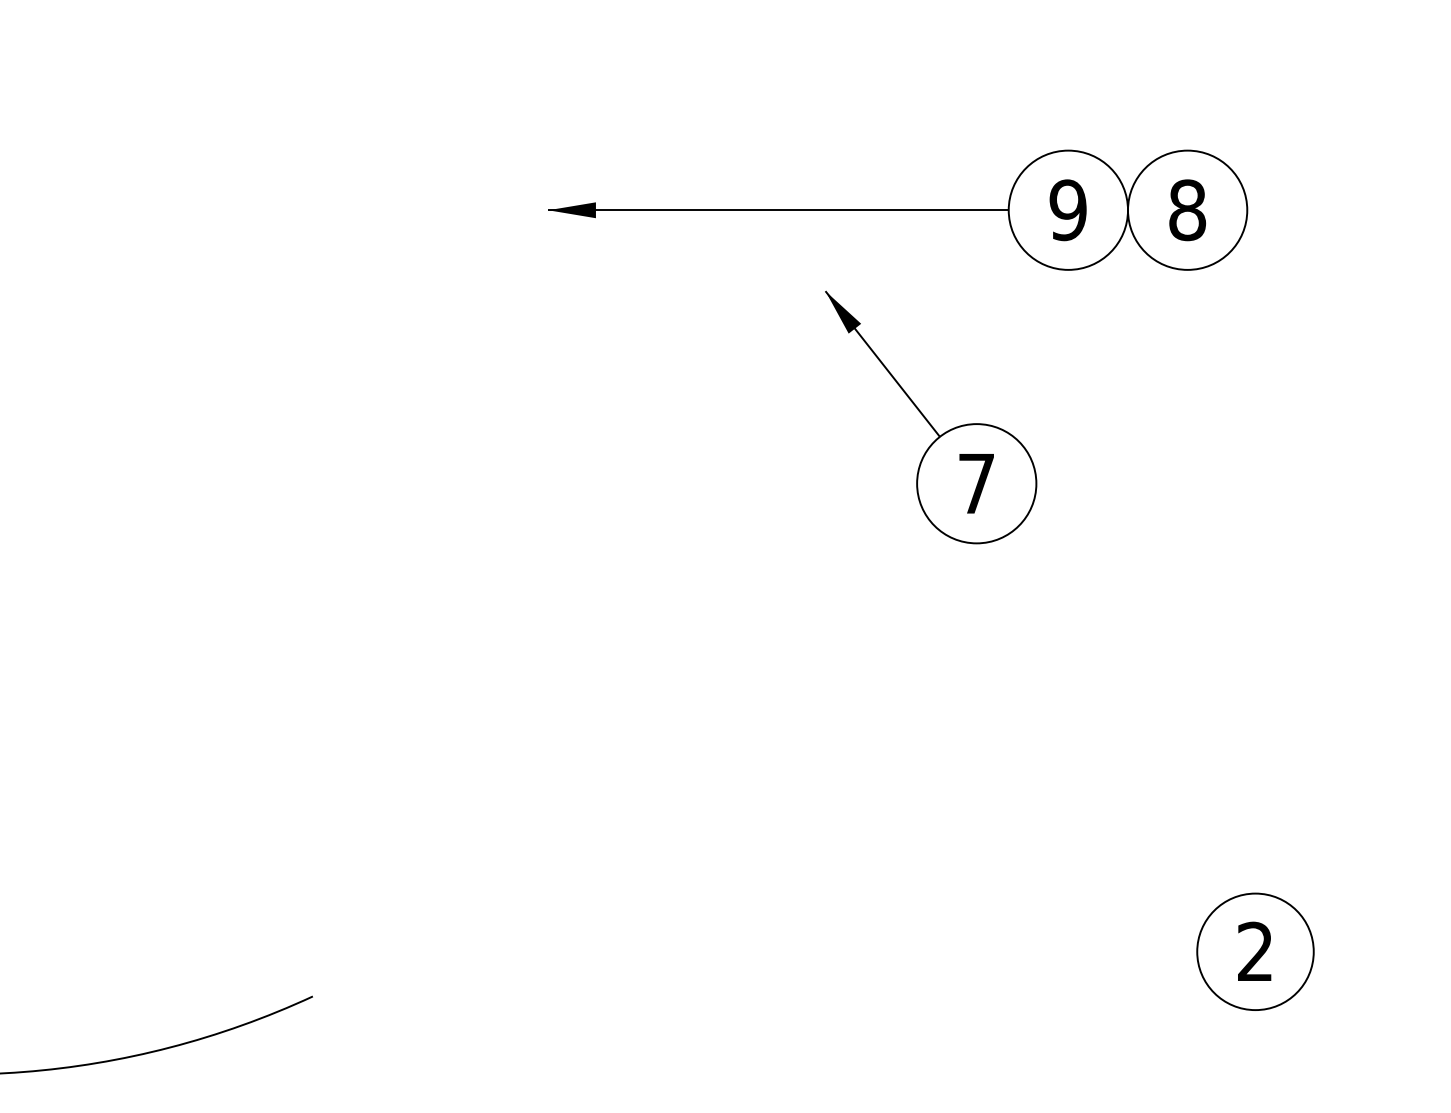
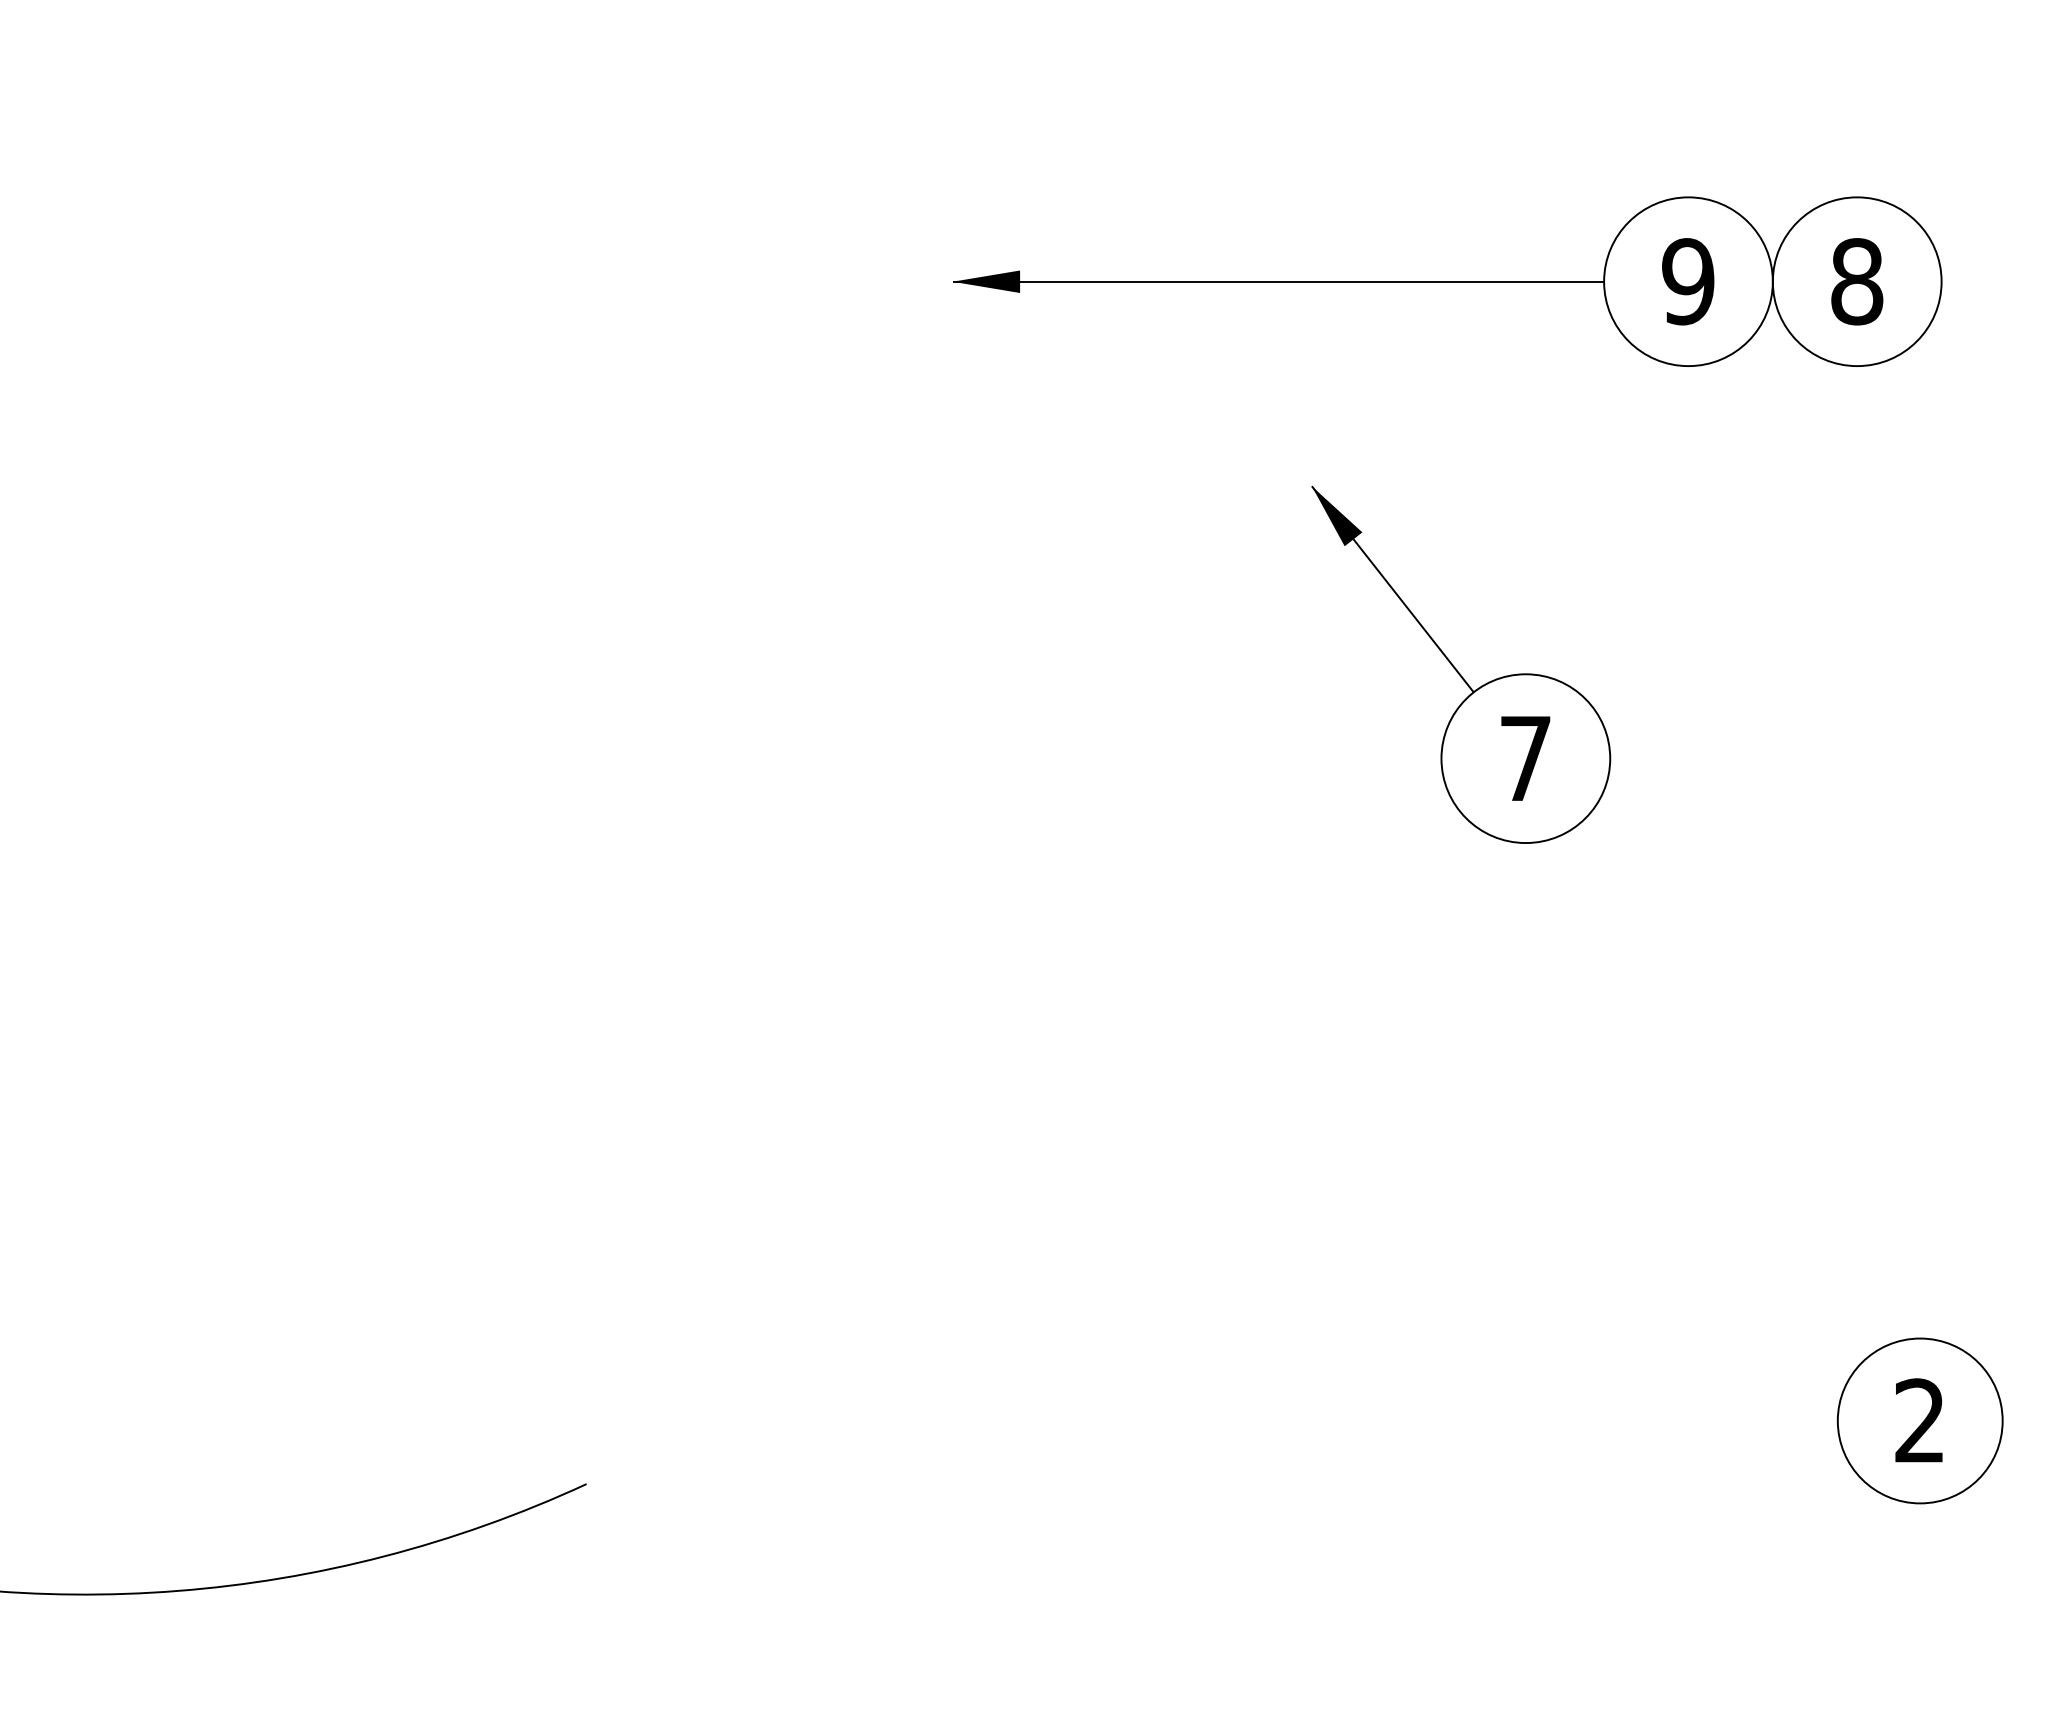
part: (898, 210) -> (1447, 281), moved

